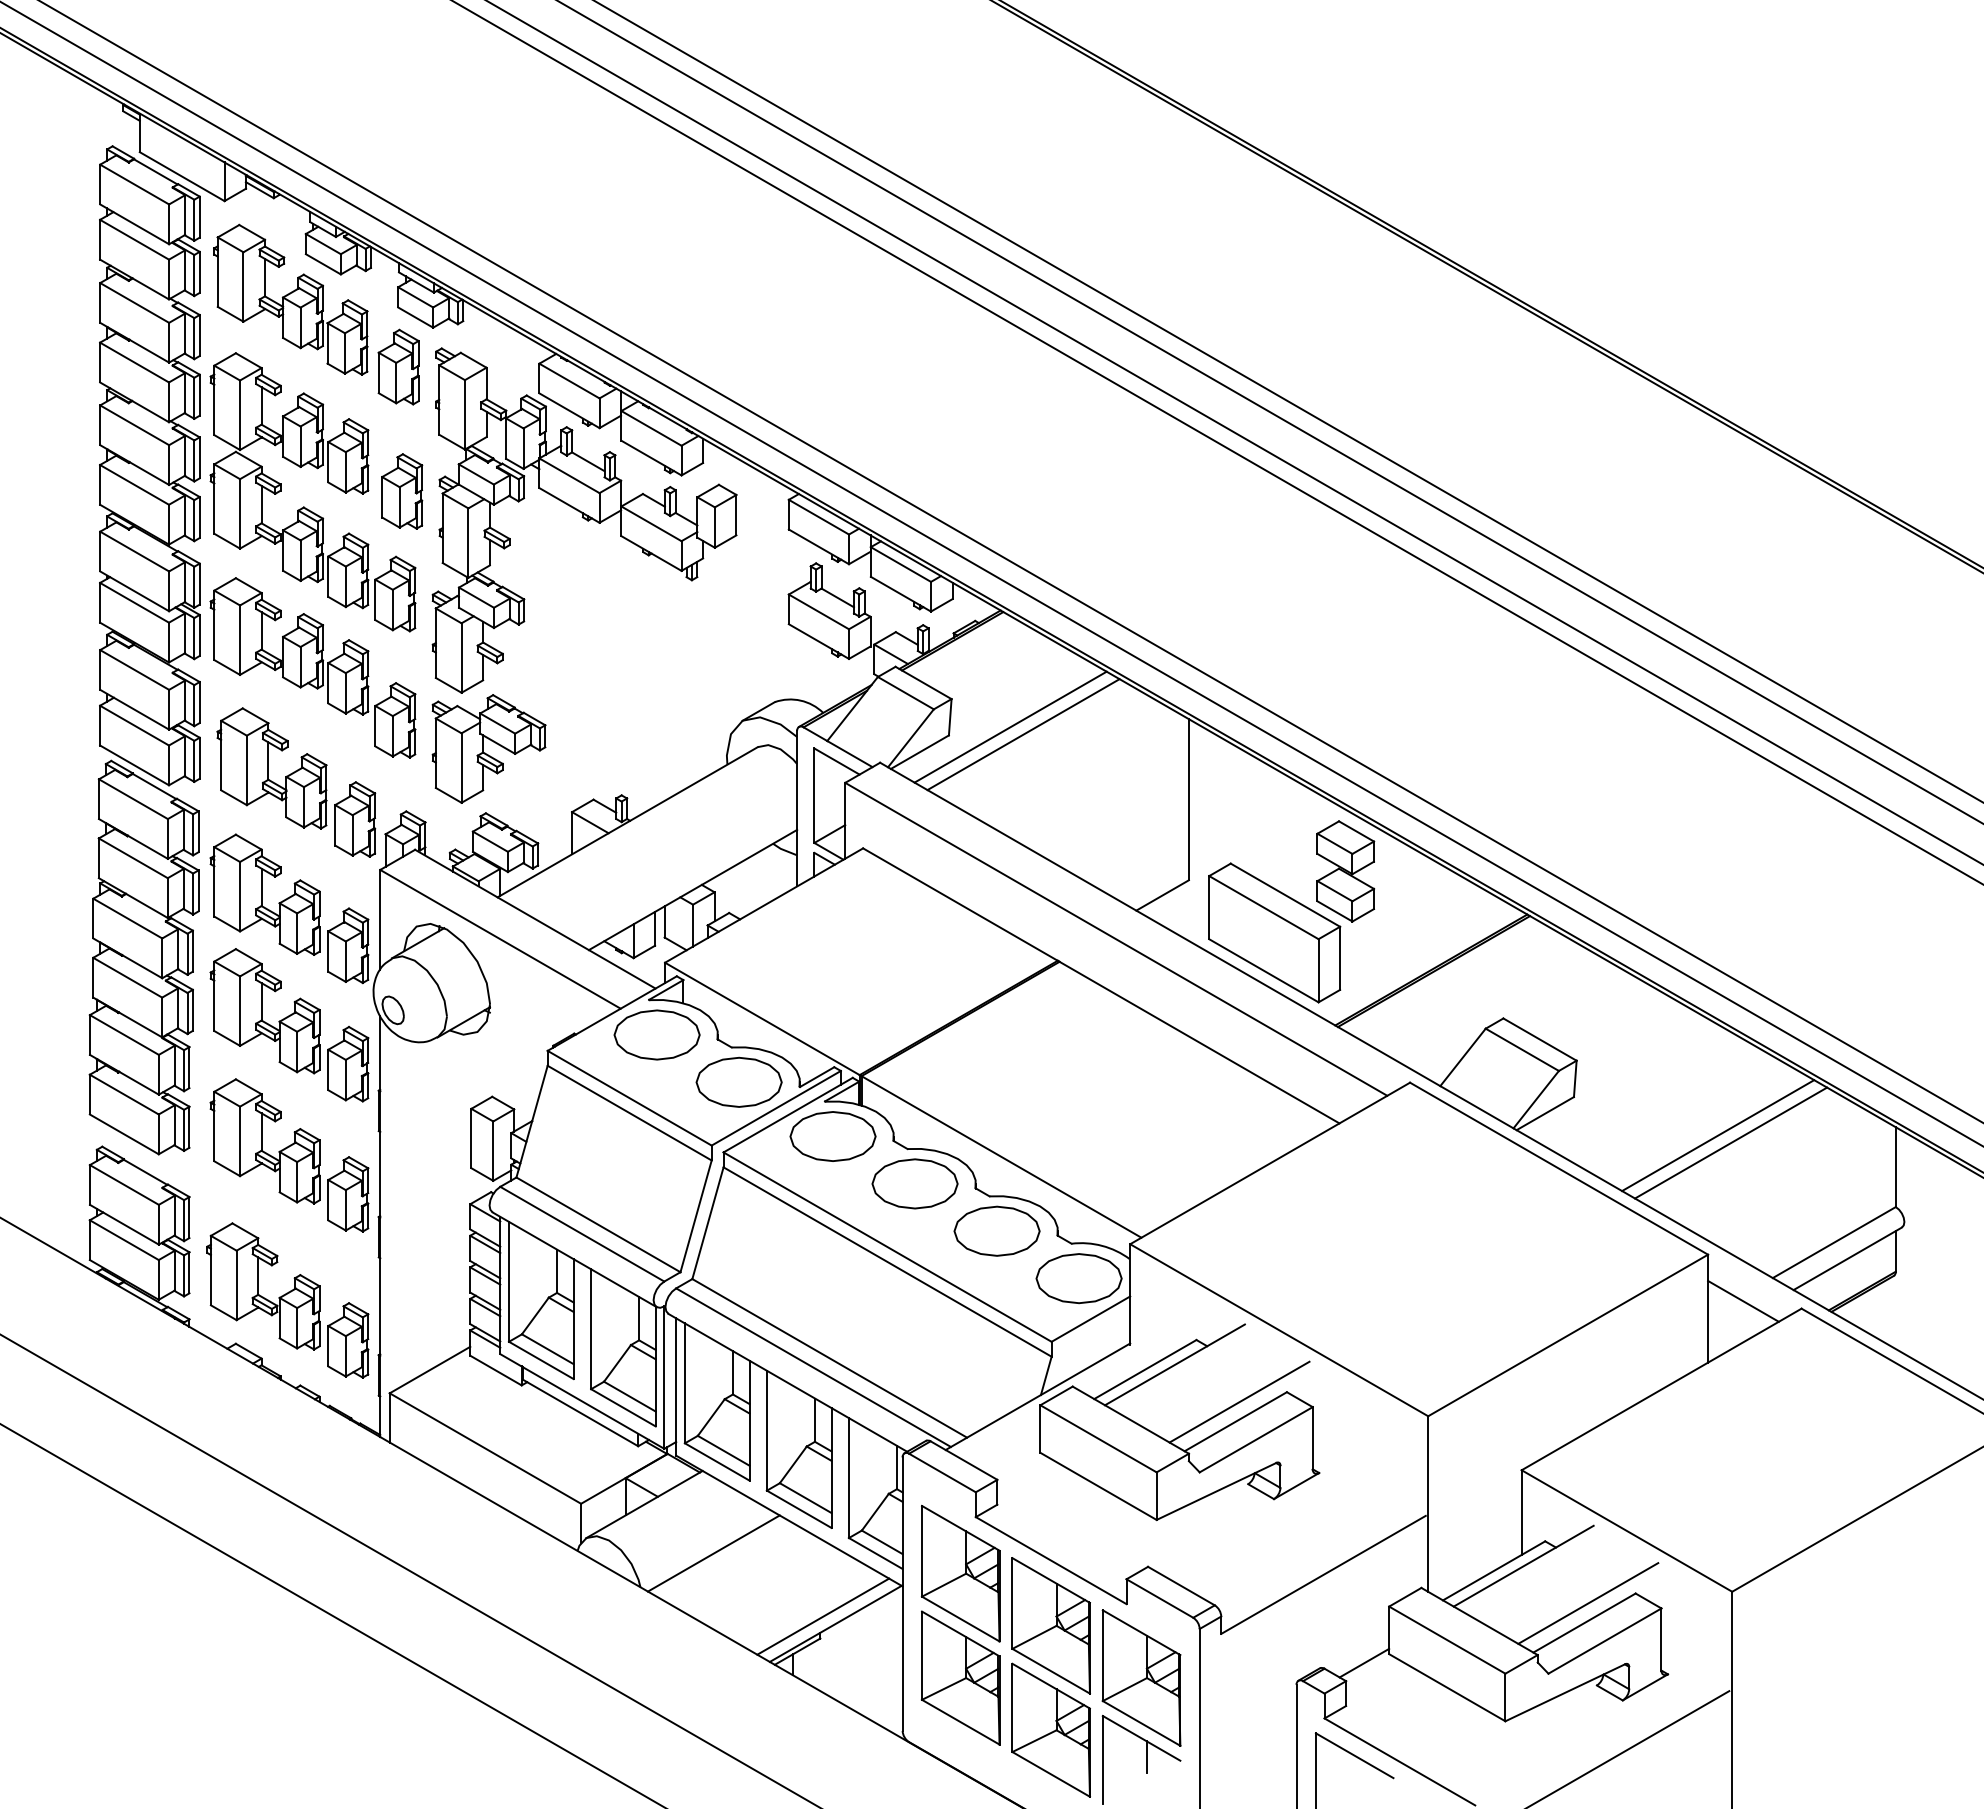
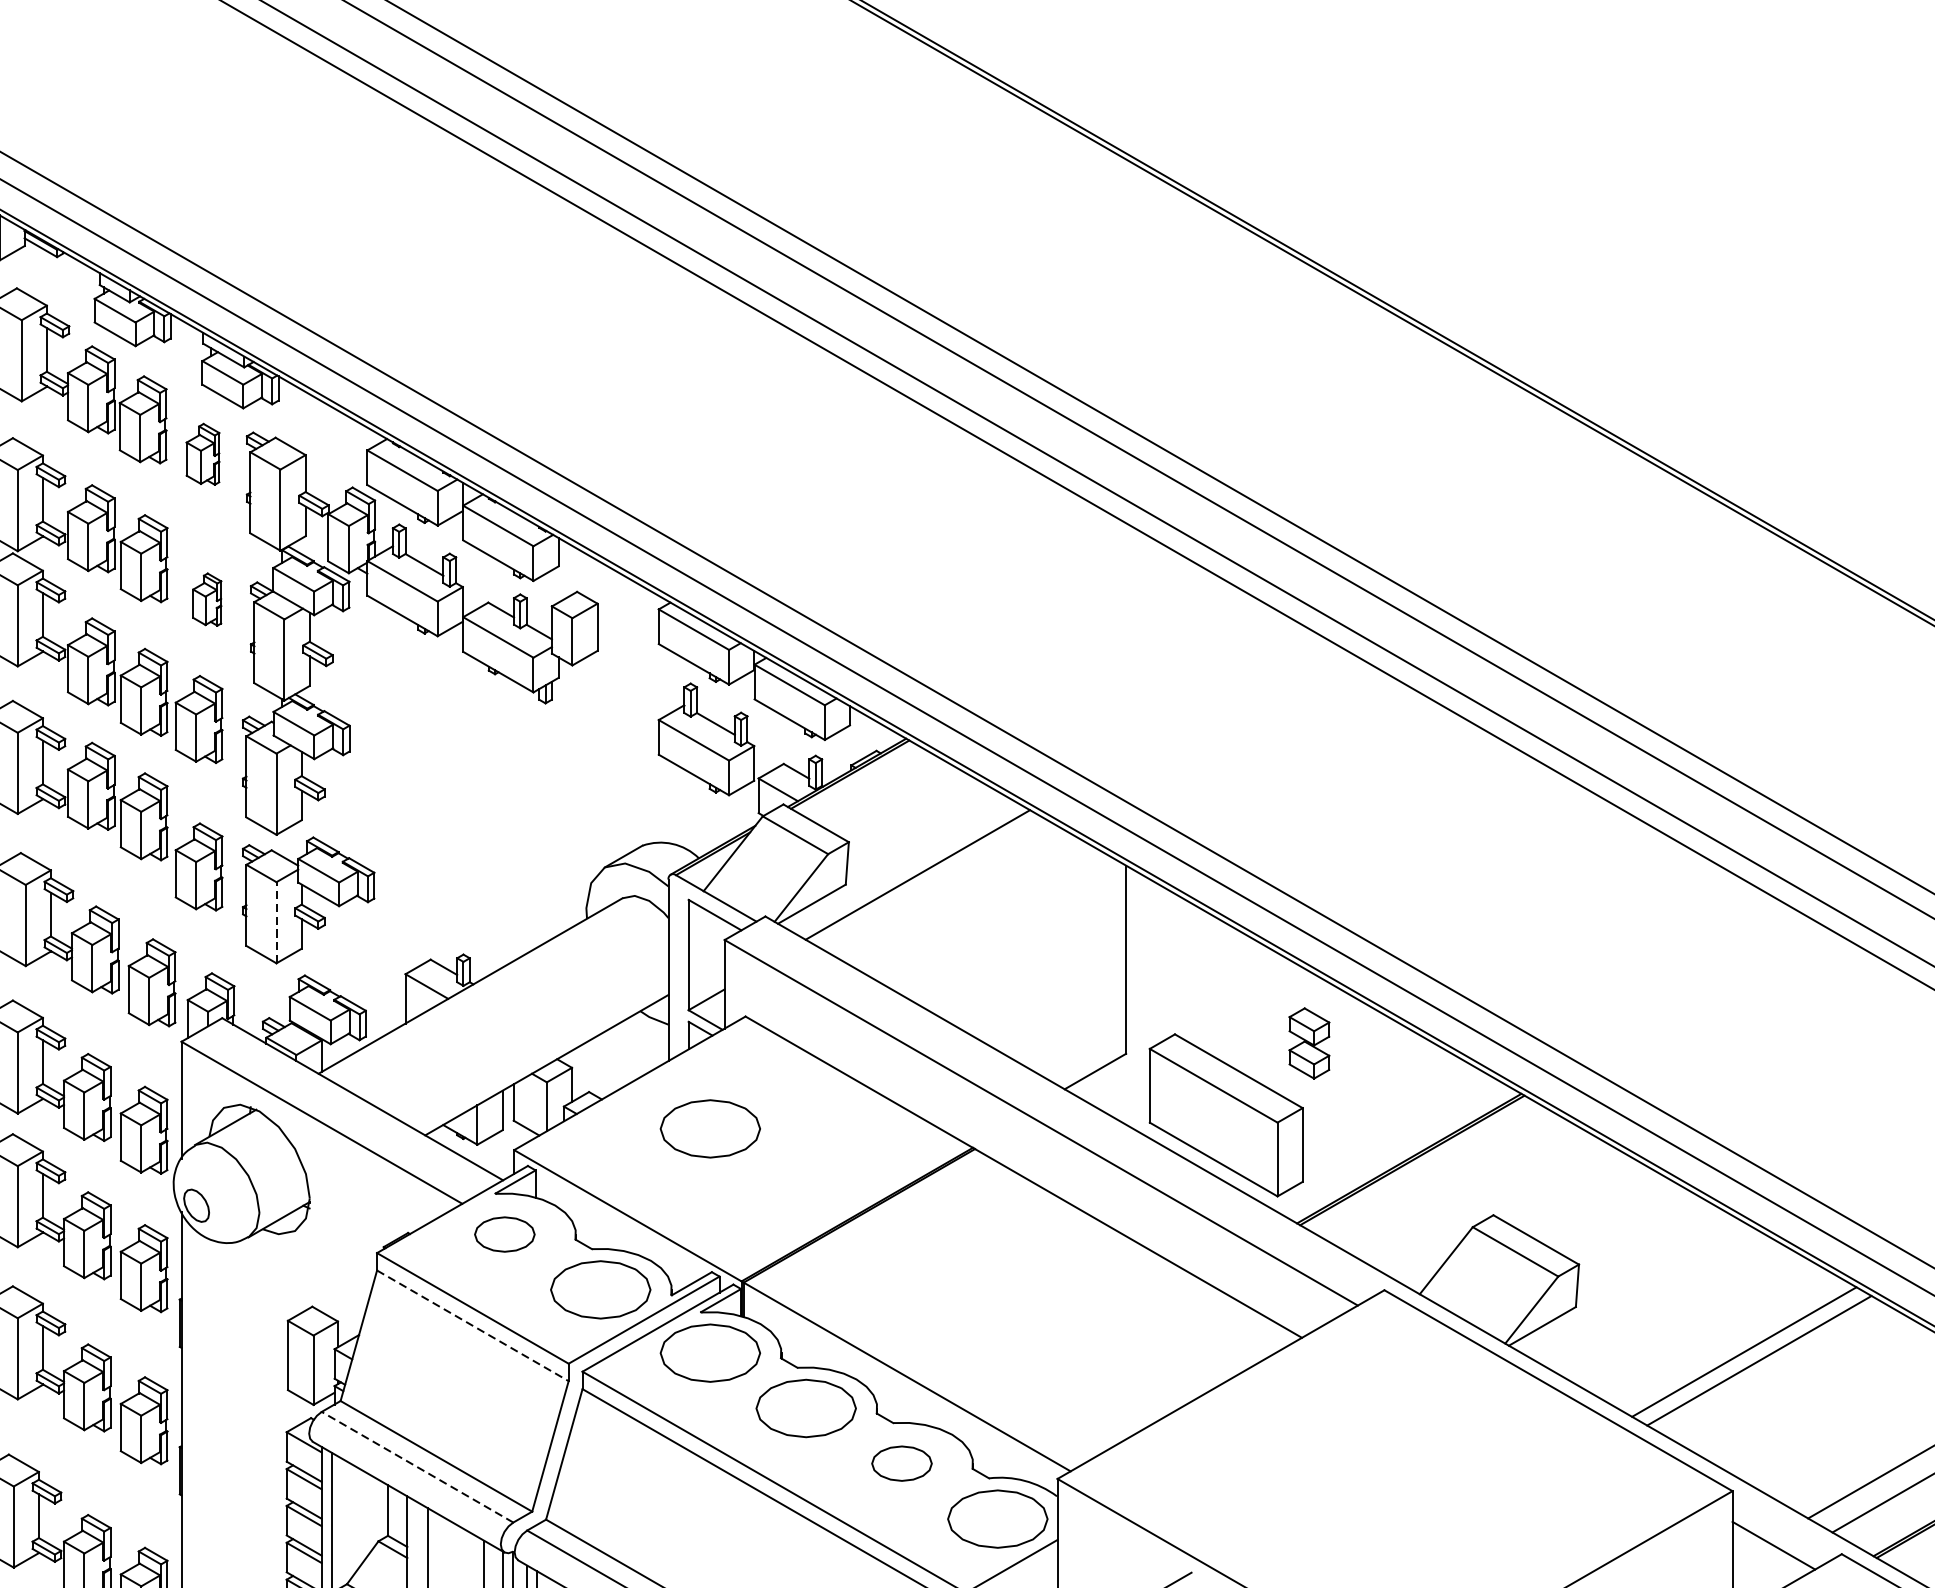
part: (398, 366) -> (202, 453), size x0.7
part: (402, 491) -> (207, 599), size x0.6
line: (1023, 734) -> (932, 883), removed
line: (461, 768) -> (276, 923), solid -> dashed
part: (1345, 871) -> (1309, 1043), size x0.6
part: (832, 944) -> (709, 1128), added
part: (656, 1034) -> (504, 1233), size x0.6
line: (629, 1113) -> (472, 1326), solid -> dashed
part: (996, 1230) -> (901, 1462), size x0.6
line: (582, 1234) -> (417, 1467), solid -> dashed

